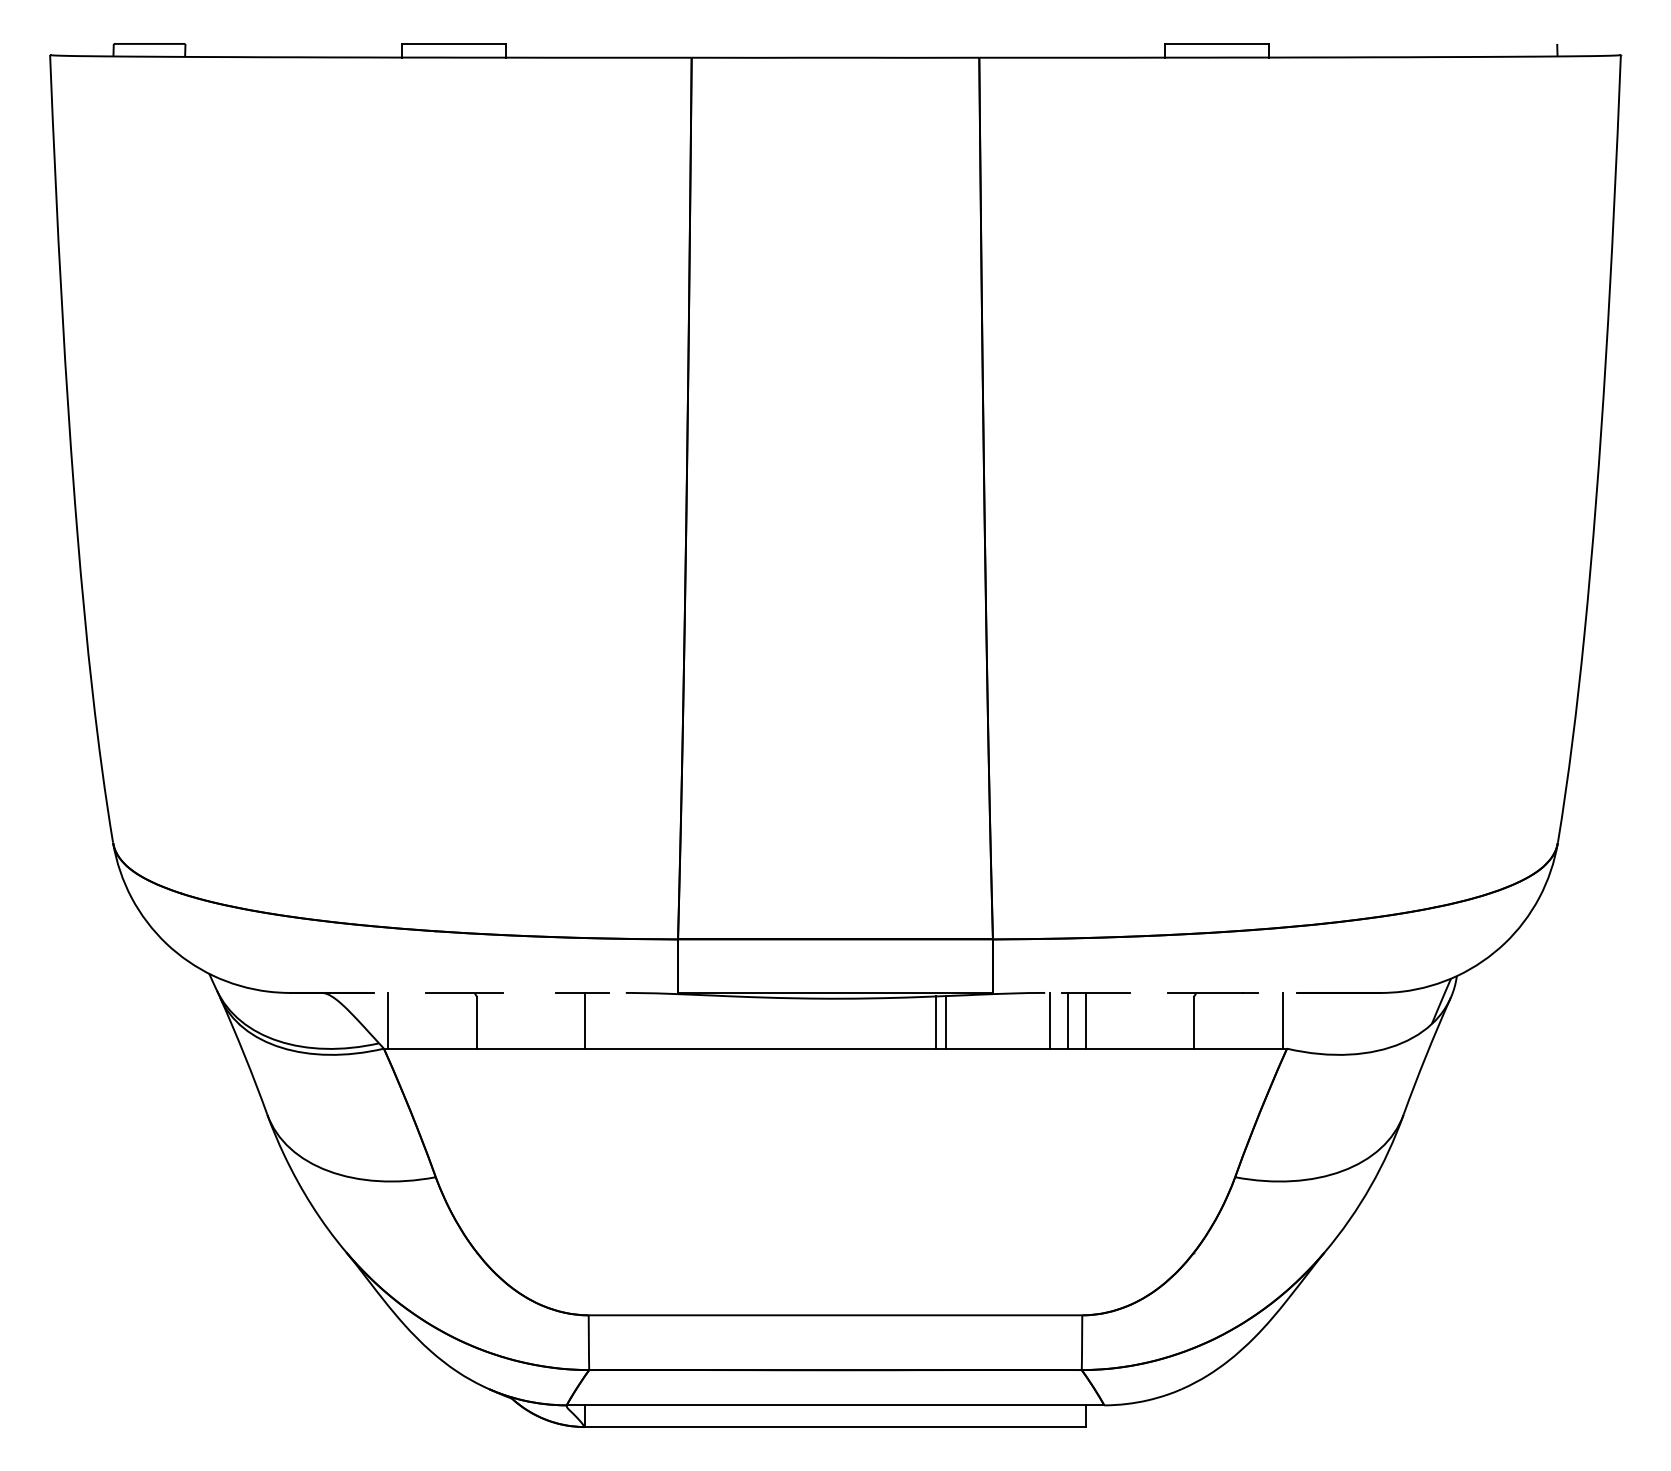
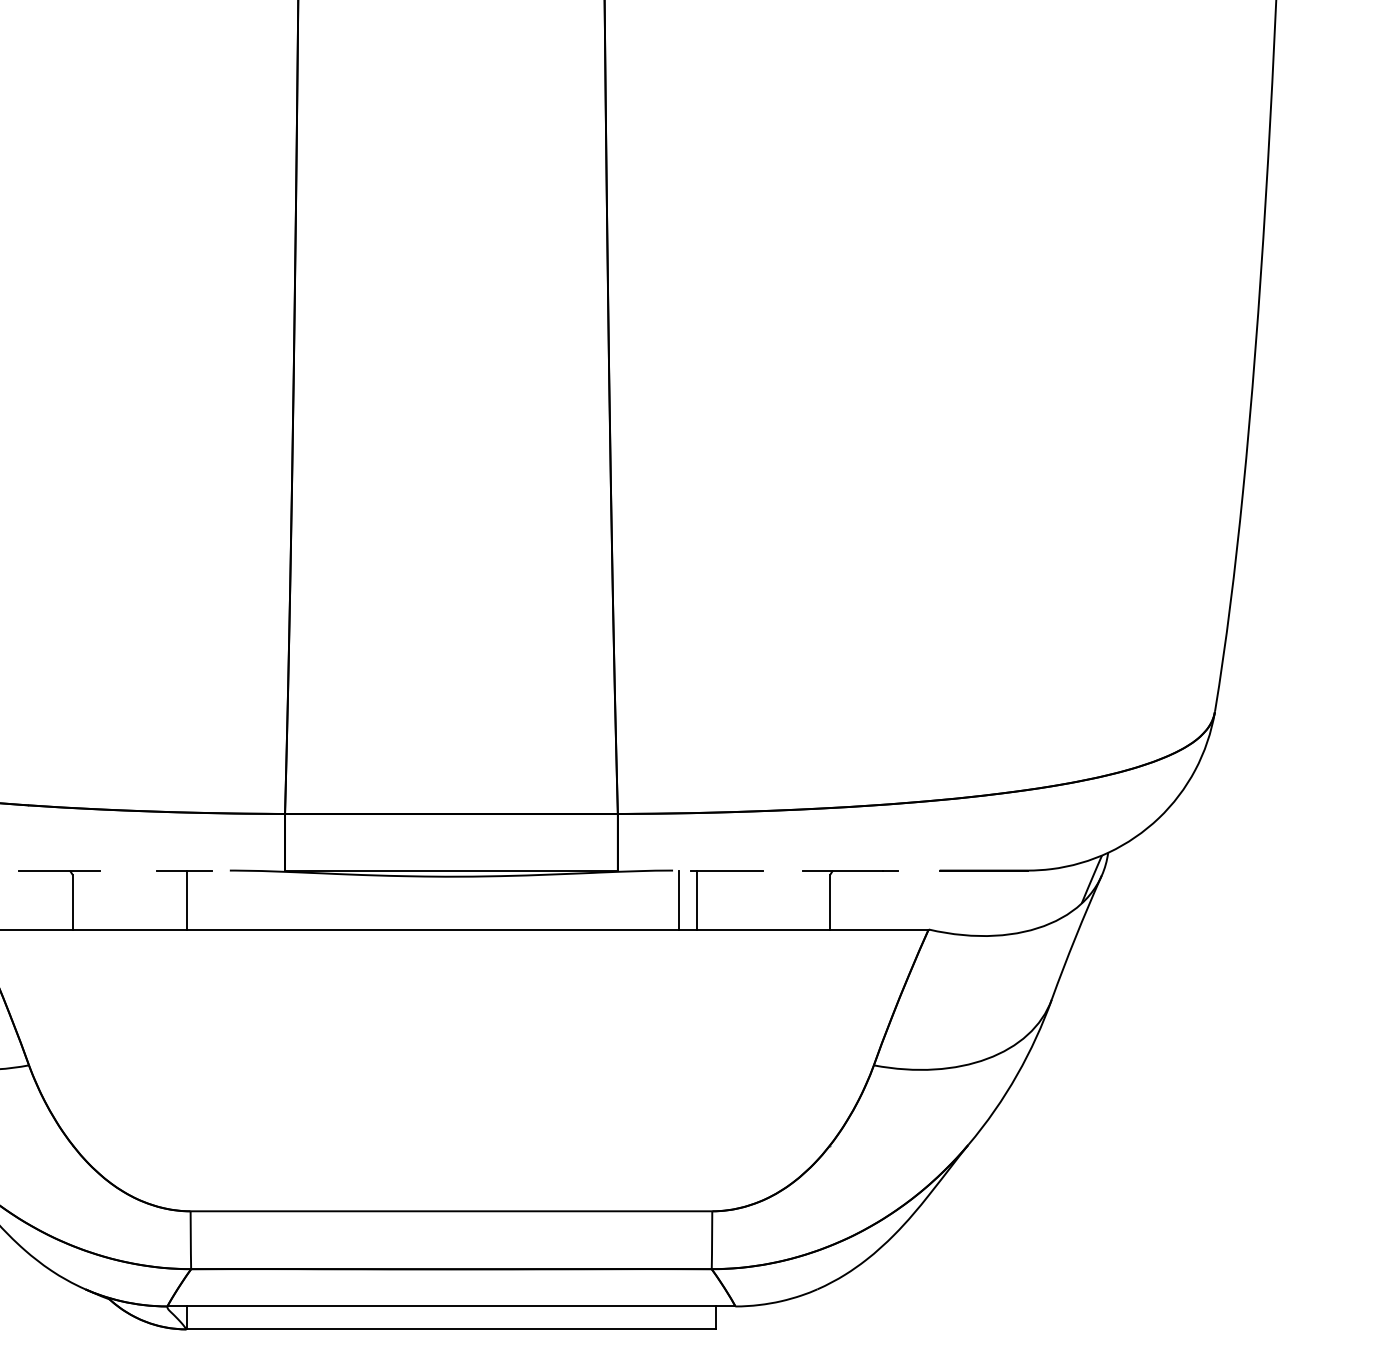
line: (1086, 1020) -> (716, 899), removed
line: (1283, 1020) -> (924, 899), removed
line: (935, 1022) -> (557, 901), removed
line: (946, 1022) -> (568, 901), removed

